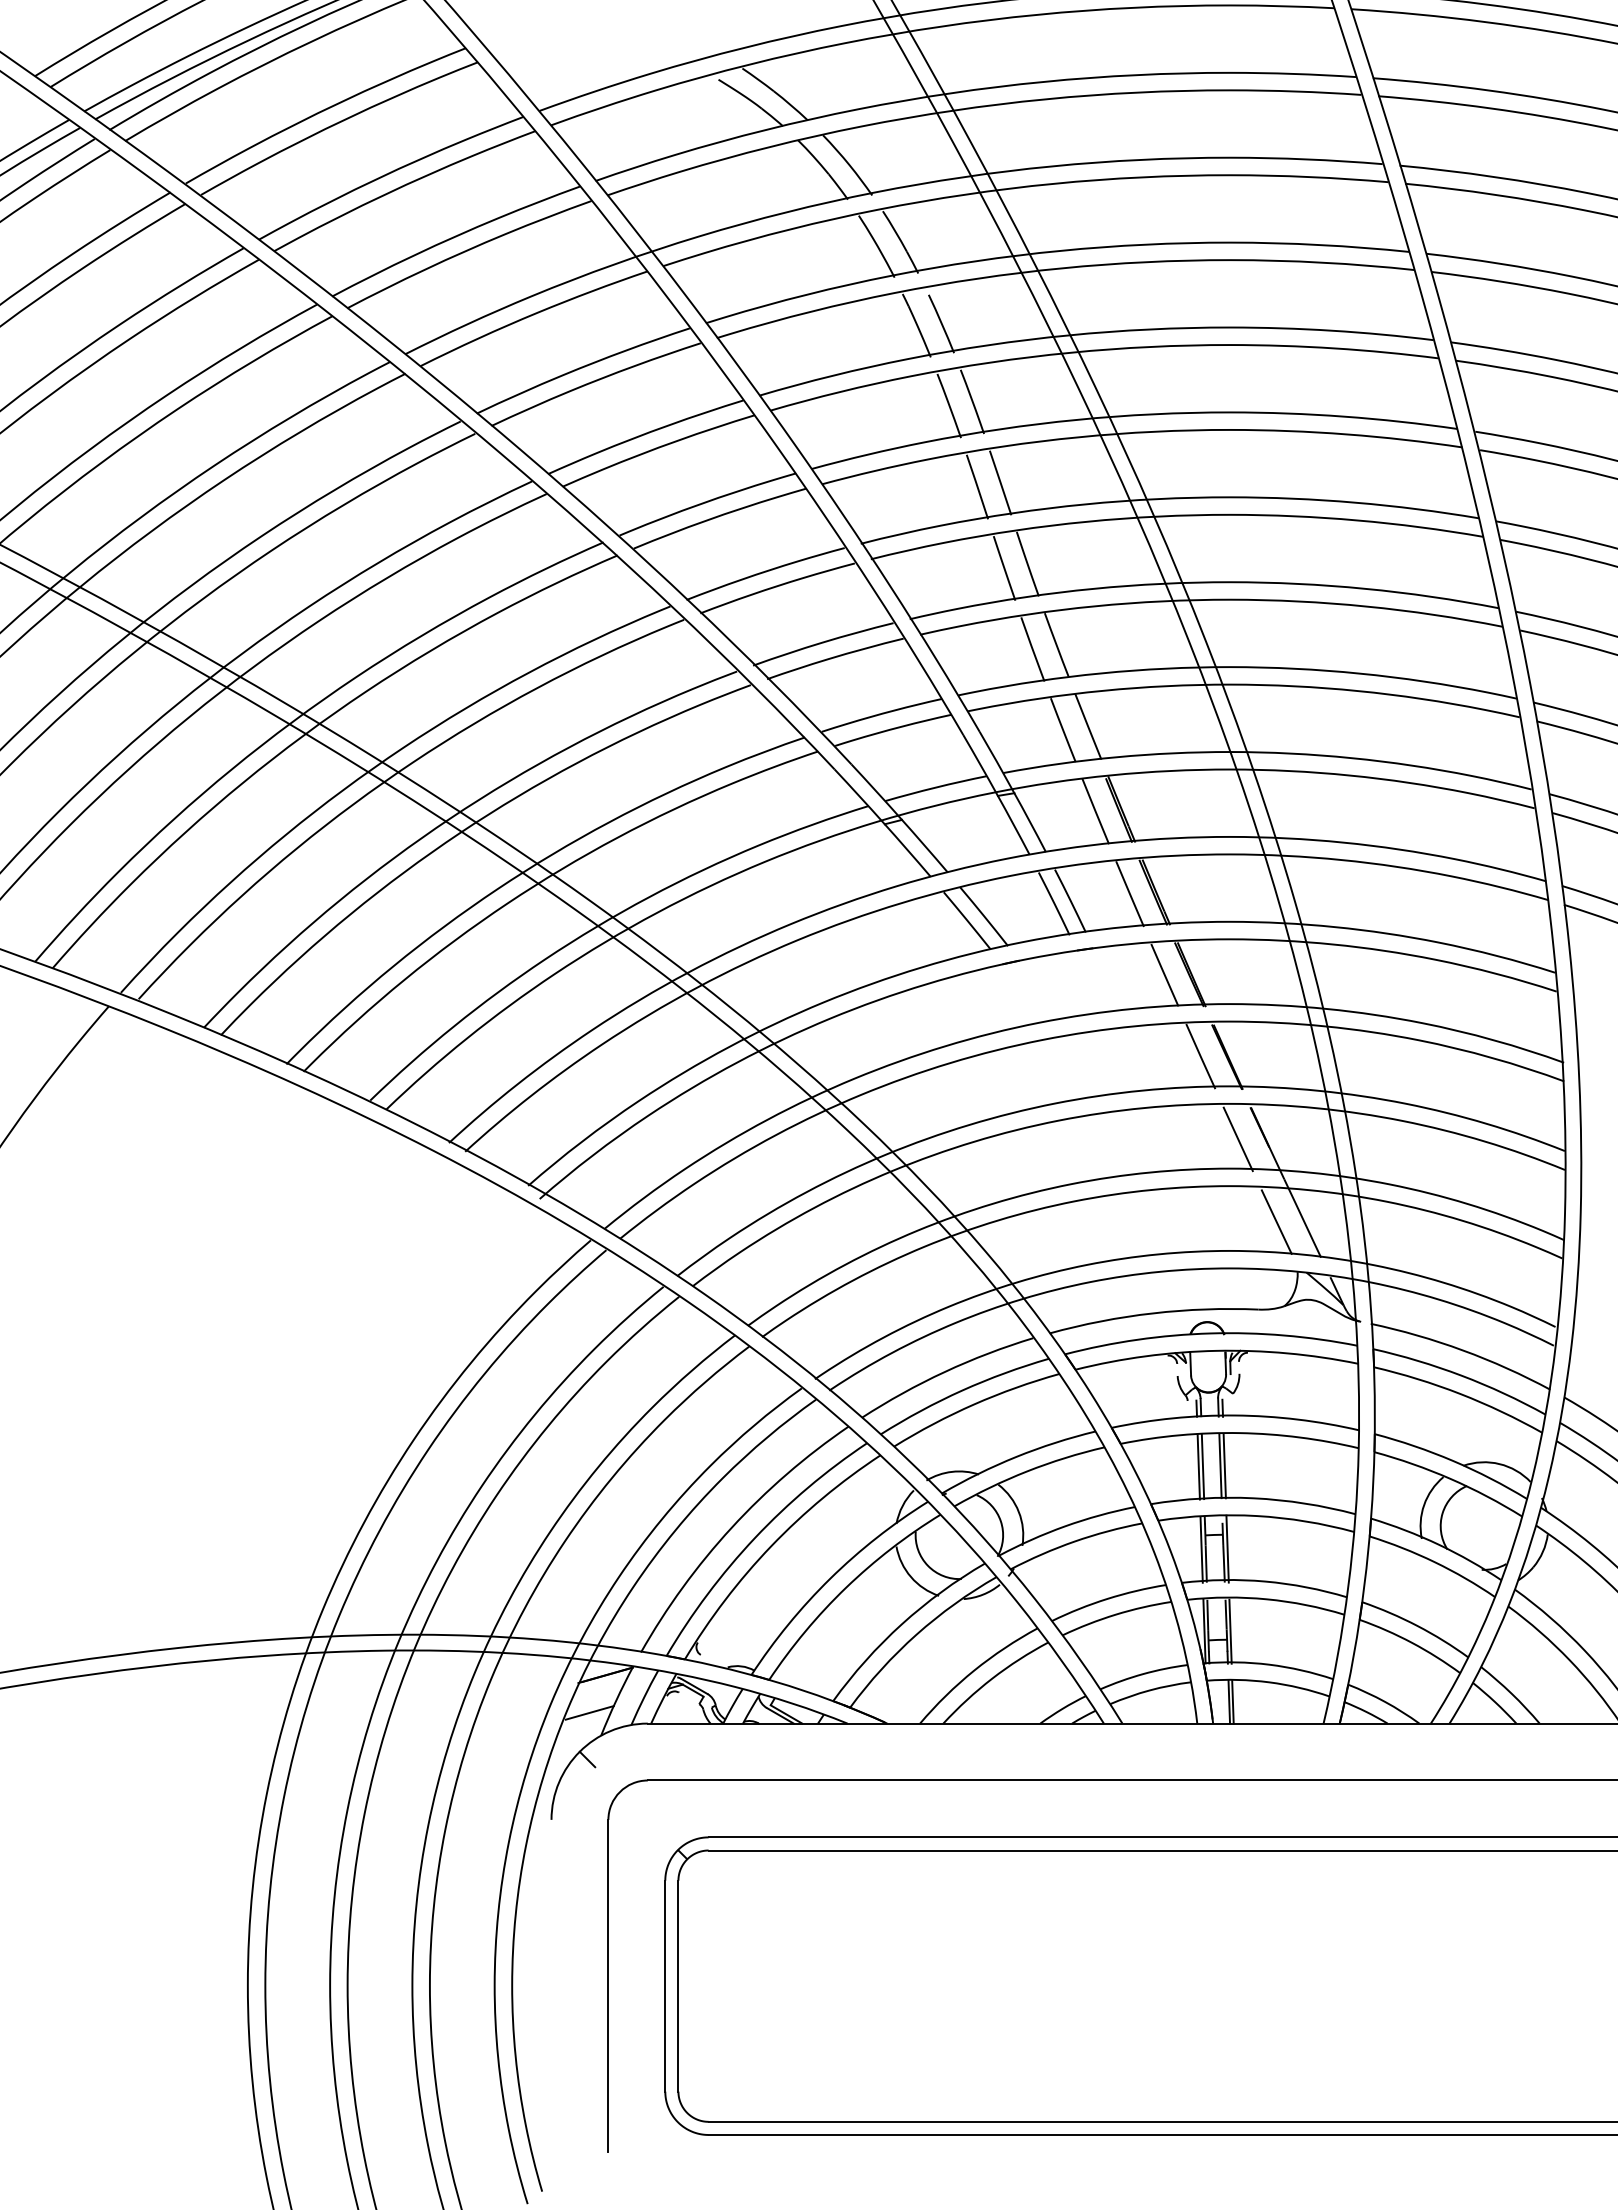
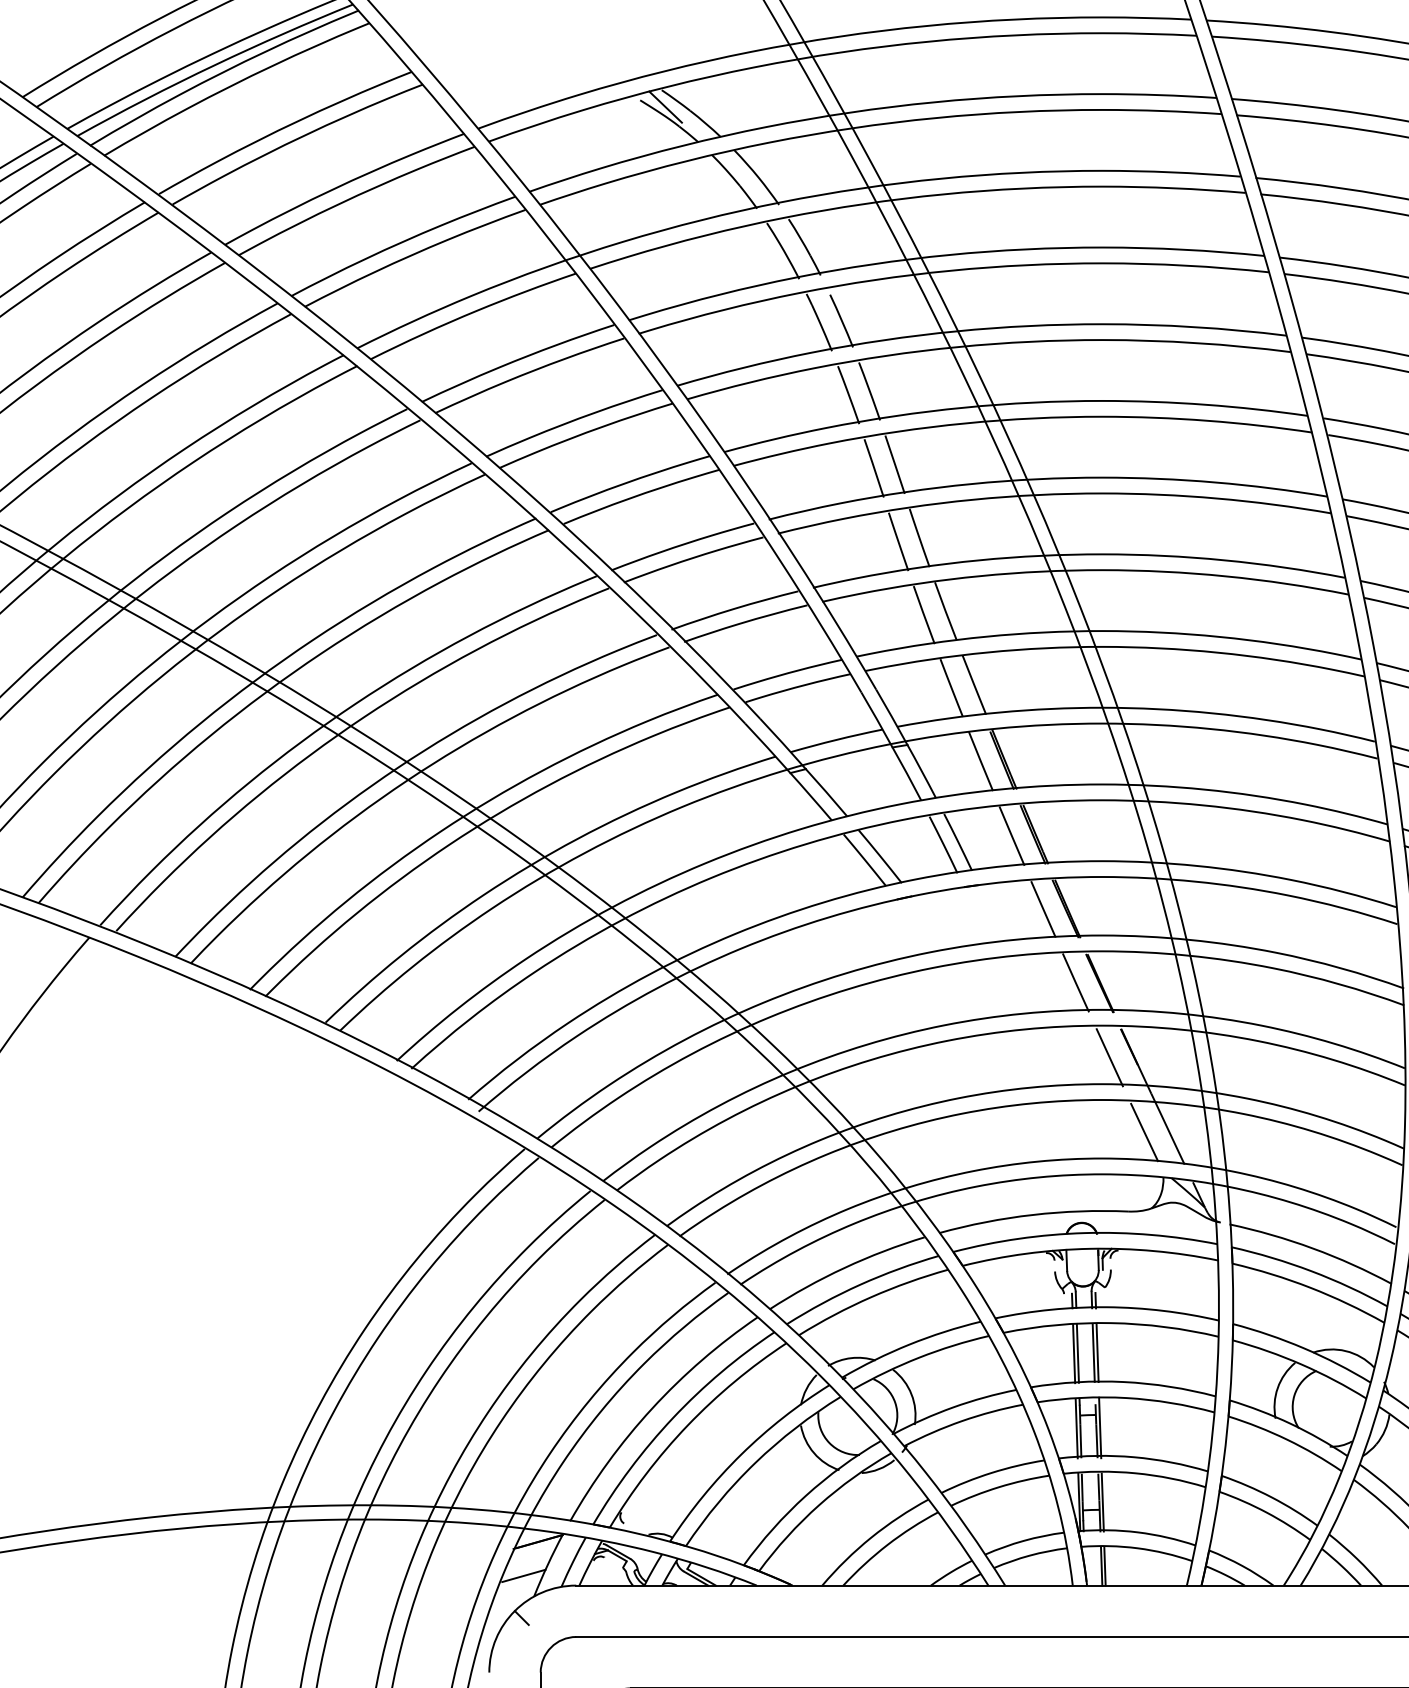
line: (746, 86) -> (665, 106), added

